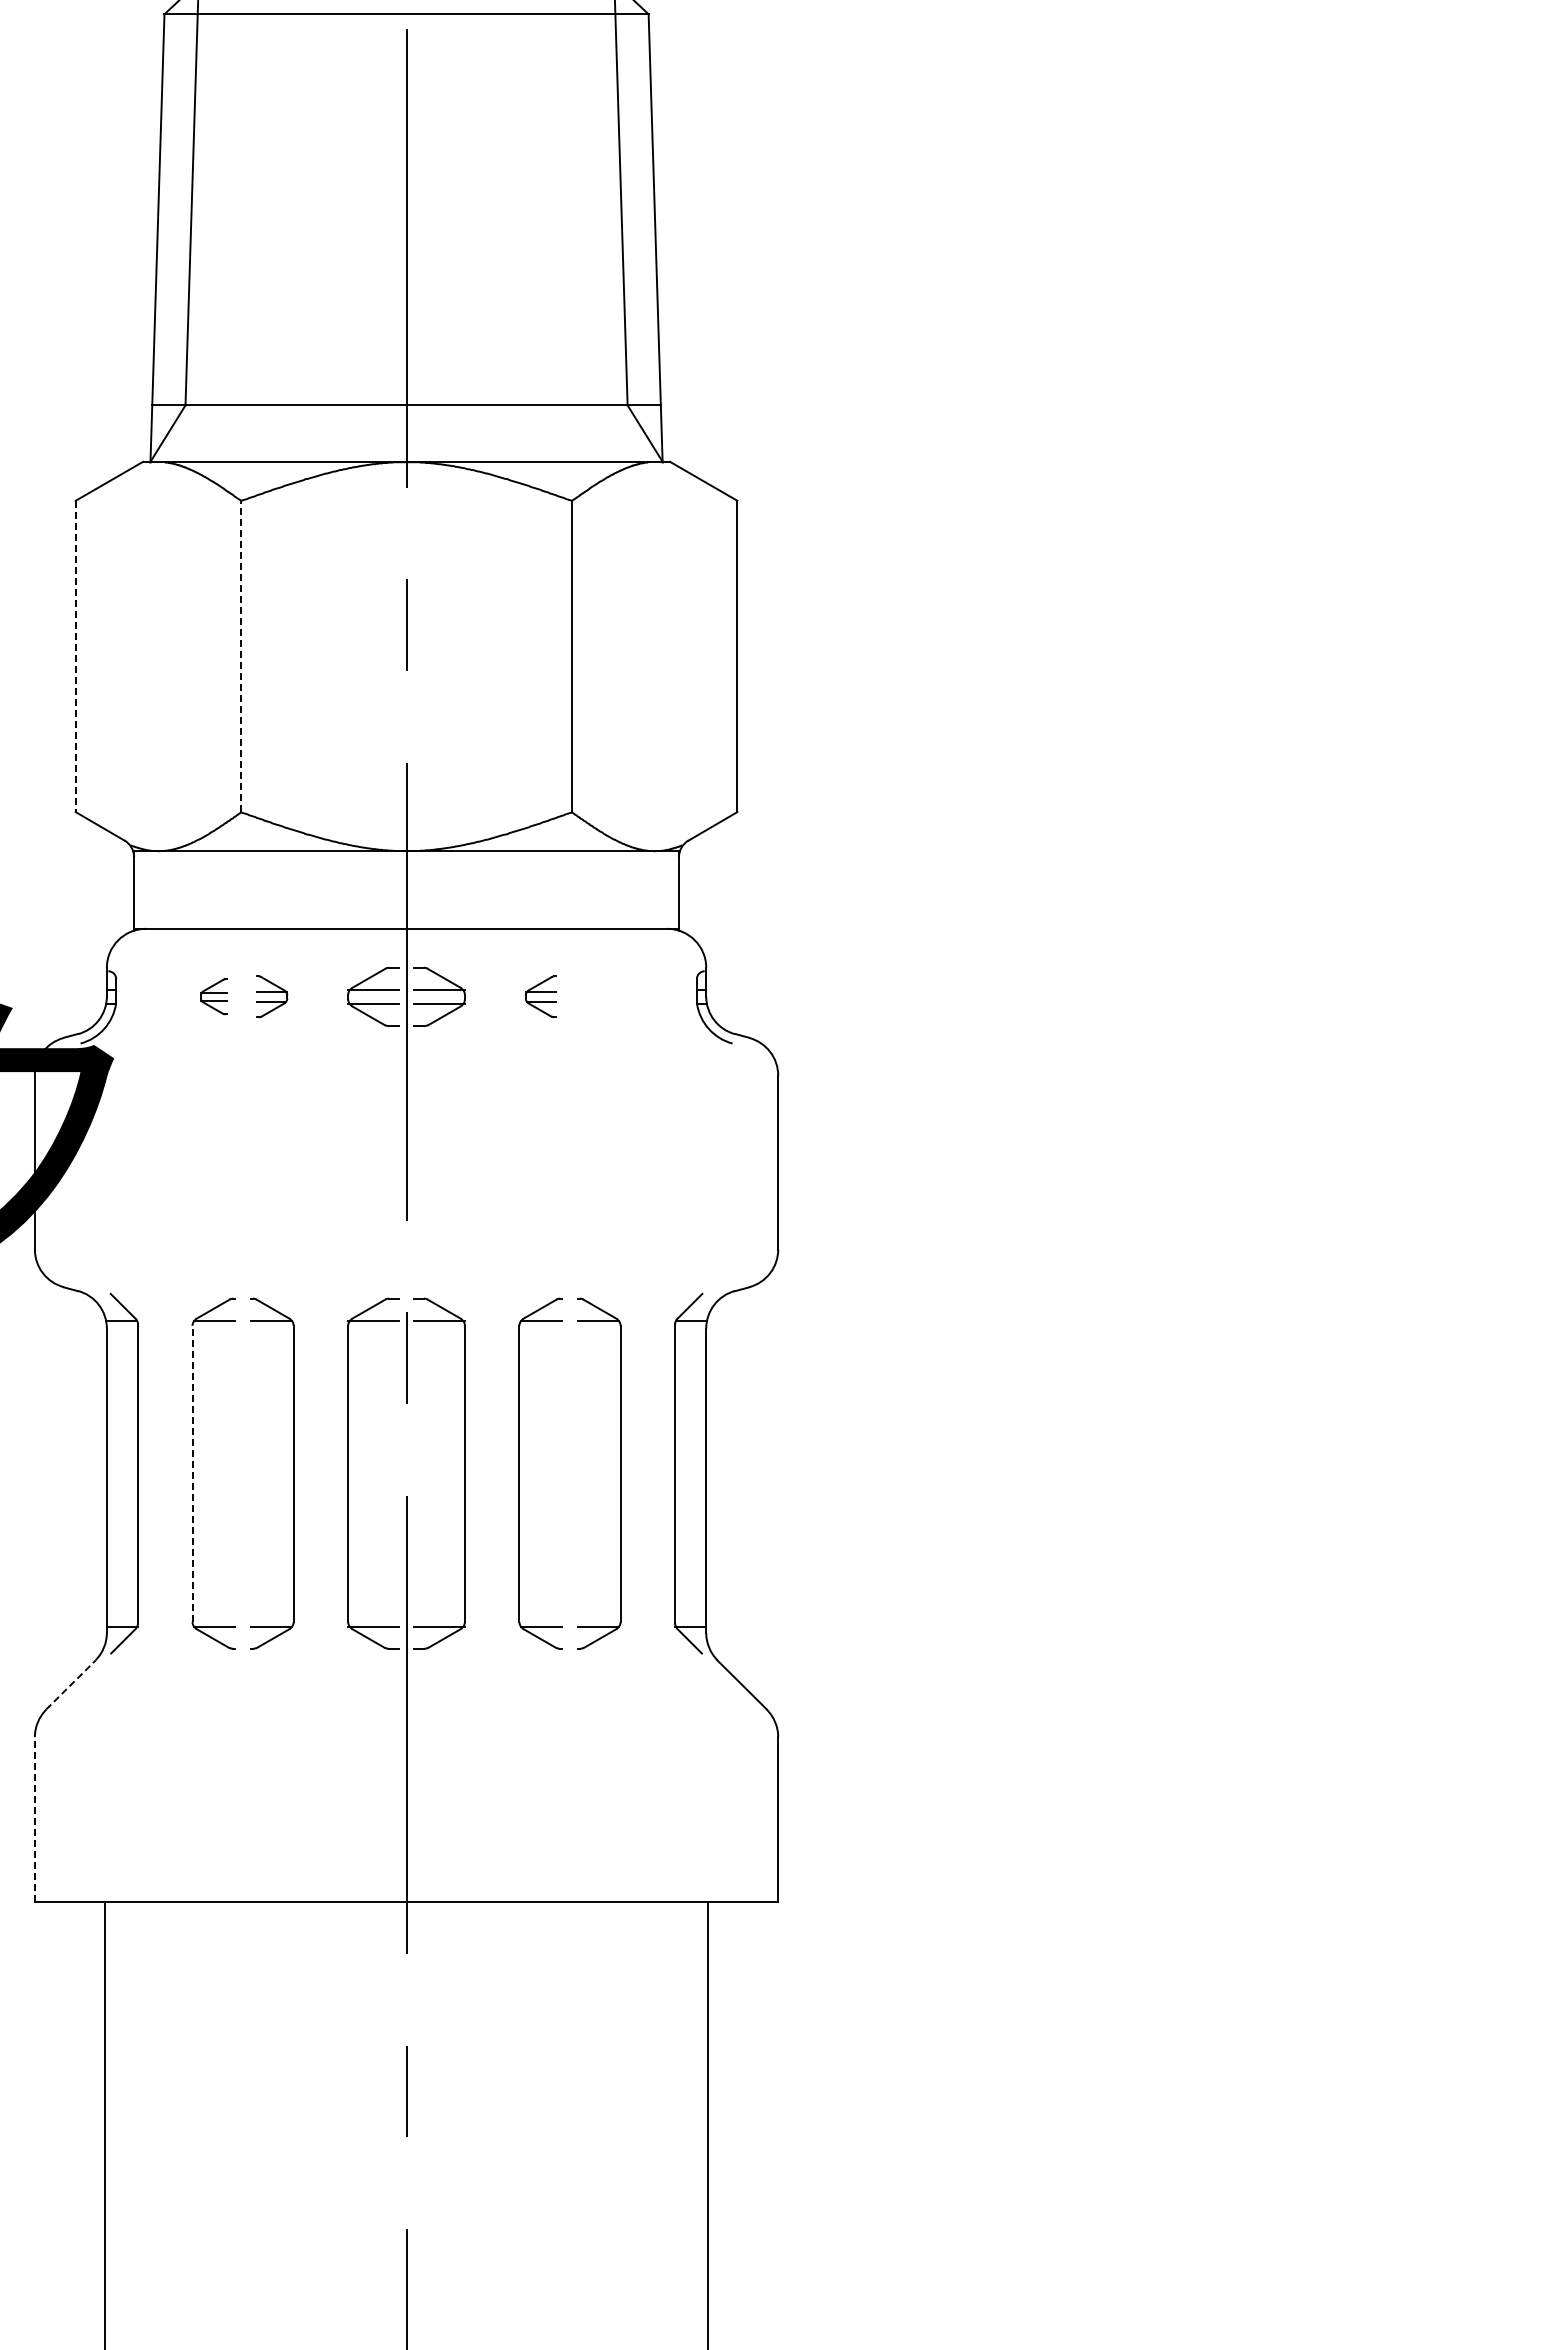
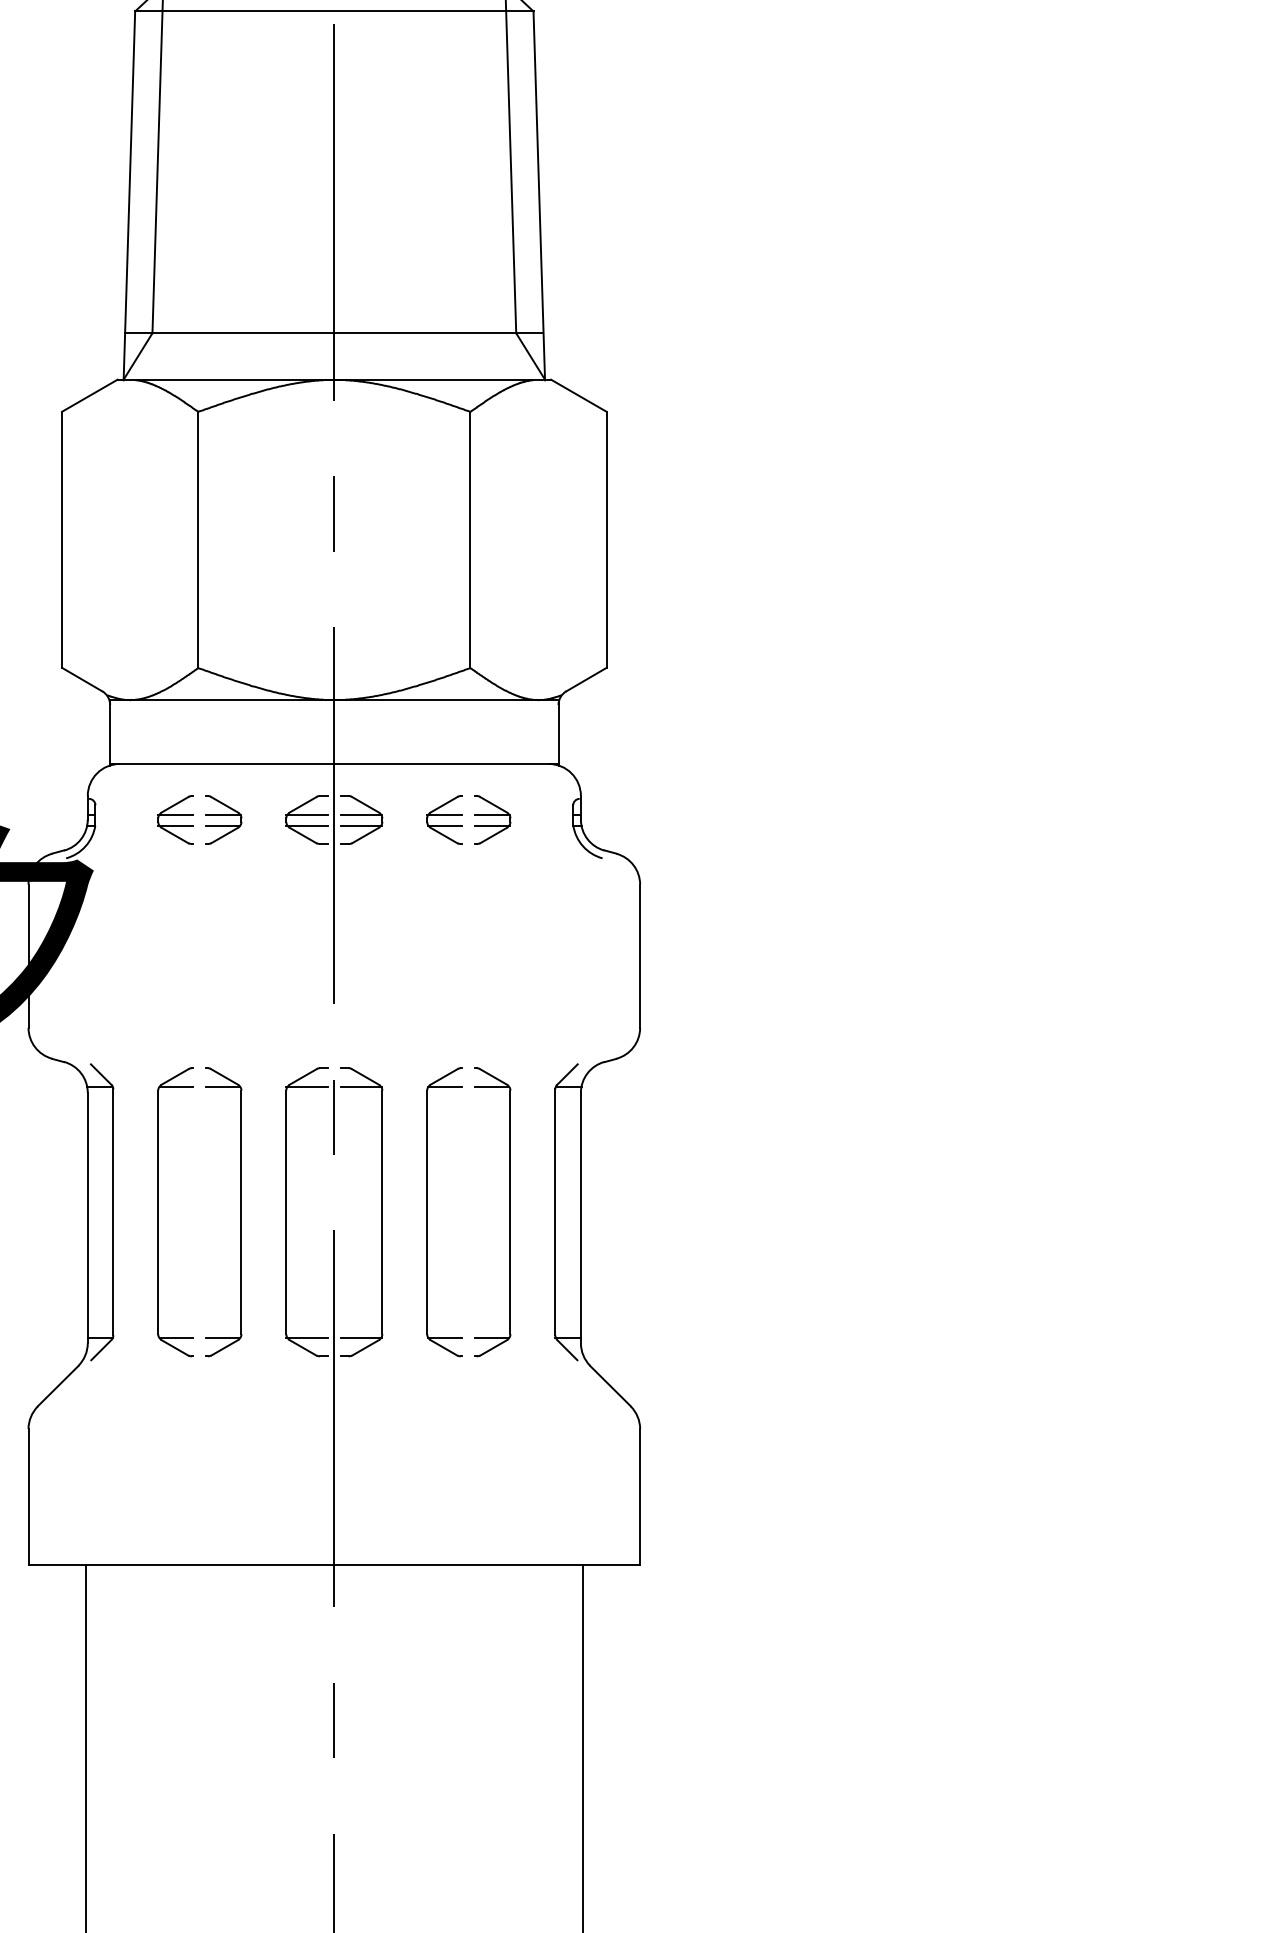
line: (75, 656) -> (61, 539), dashed -> solid
line: (241, 656) -> (198, 539), dashed -> solid
part: (213, 996) -> (175, 819), size x1.67
part: (272, 996) -> (224, 819), size x1.43
part: (540, 996) -> (444, 819), size x1.43
part: (599, 996) -> (493, 819), added
line: (192, 1473) -> (158, 1212), dashed -> solid
line: (70, 1685) -> (57, 1386), dashed -> solid
line: (34, 1819) -> (28, 1496), dashed -> solid

